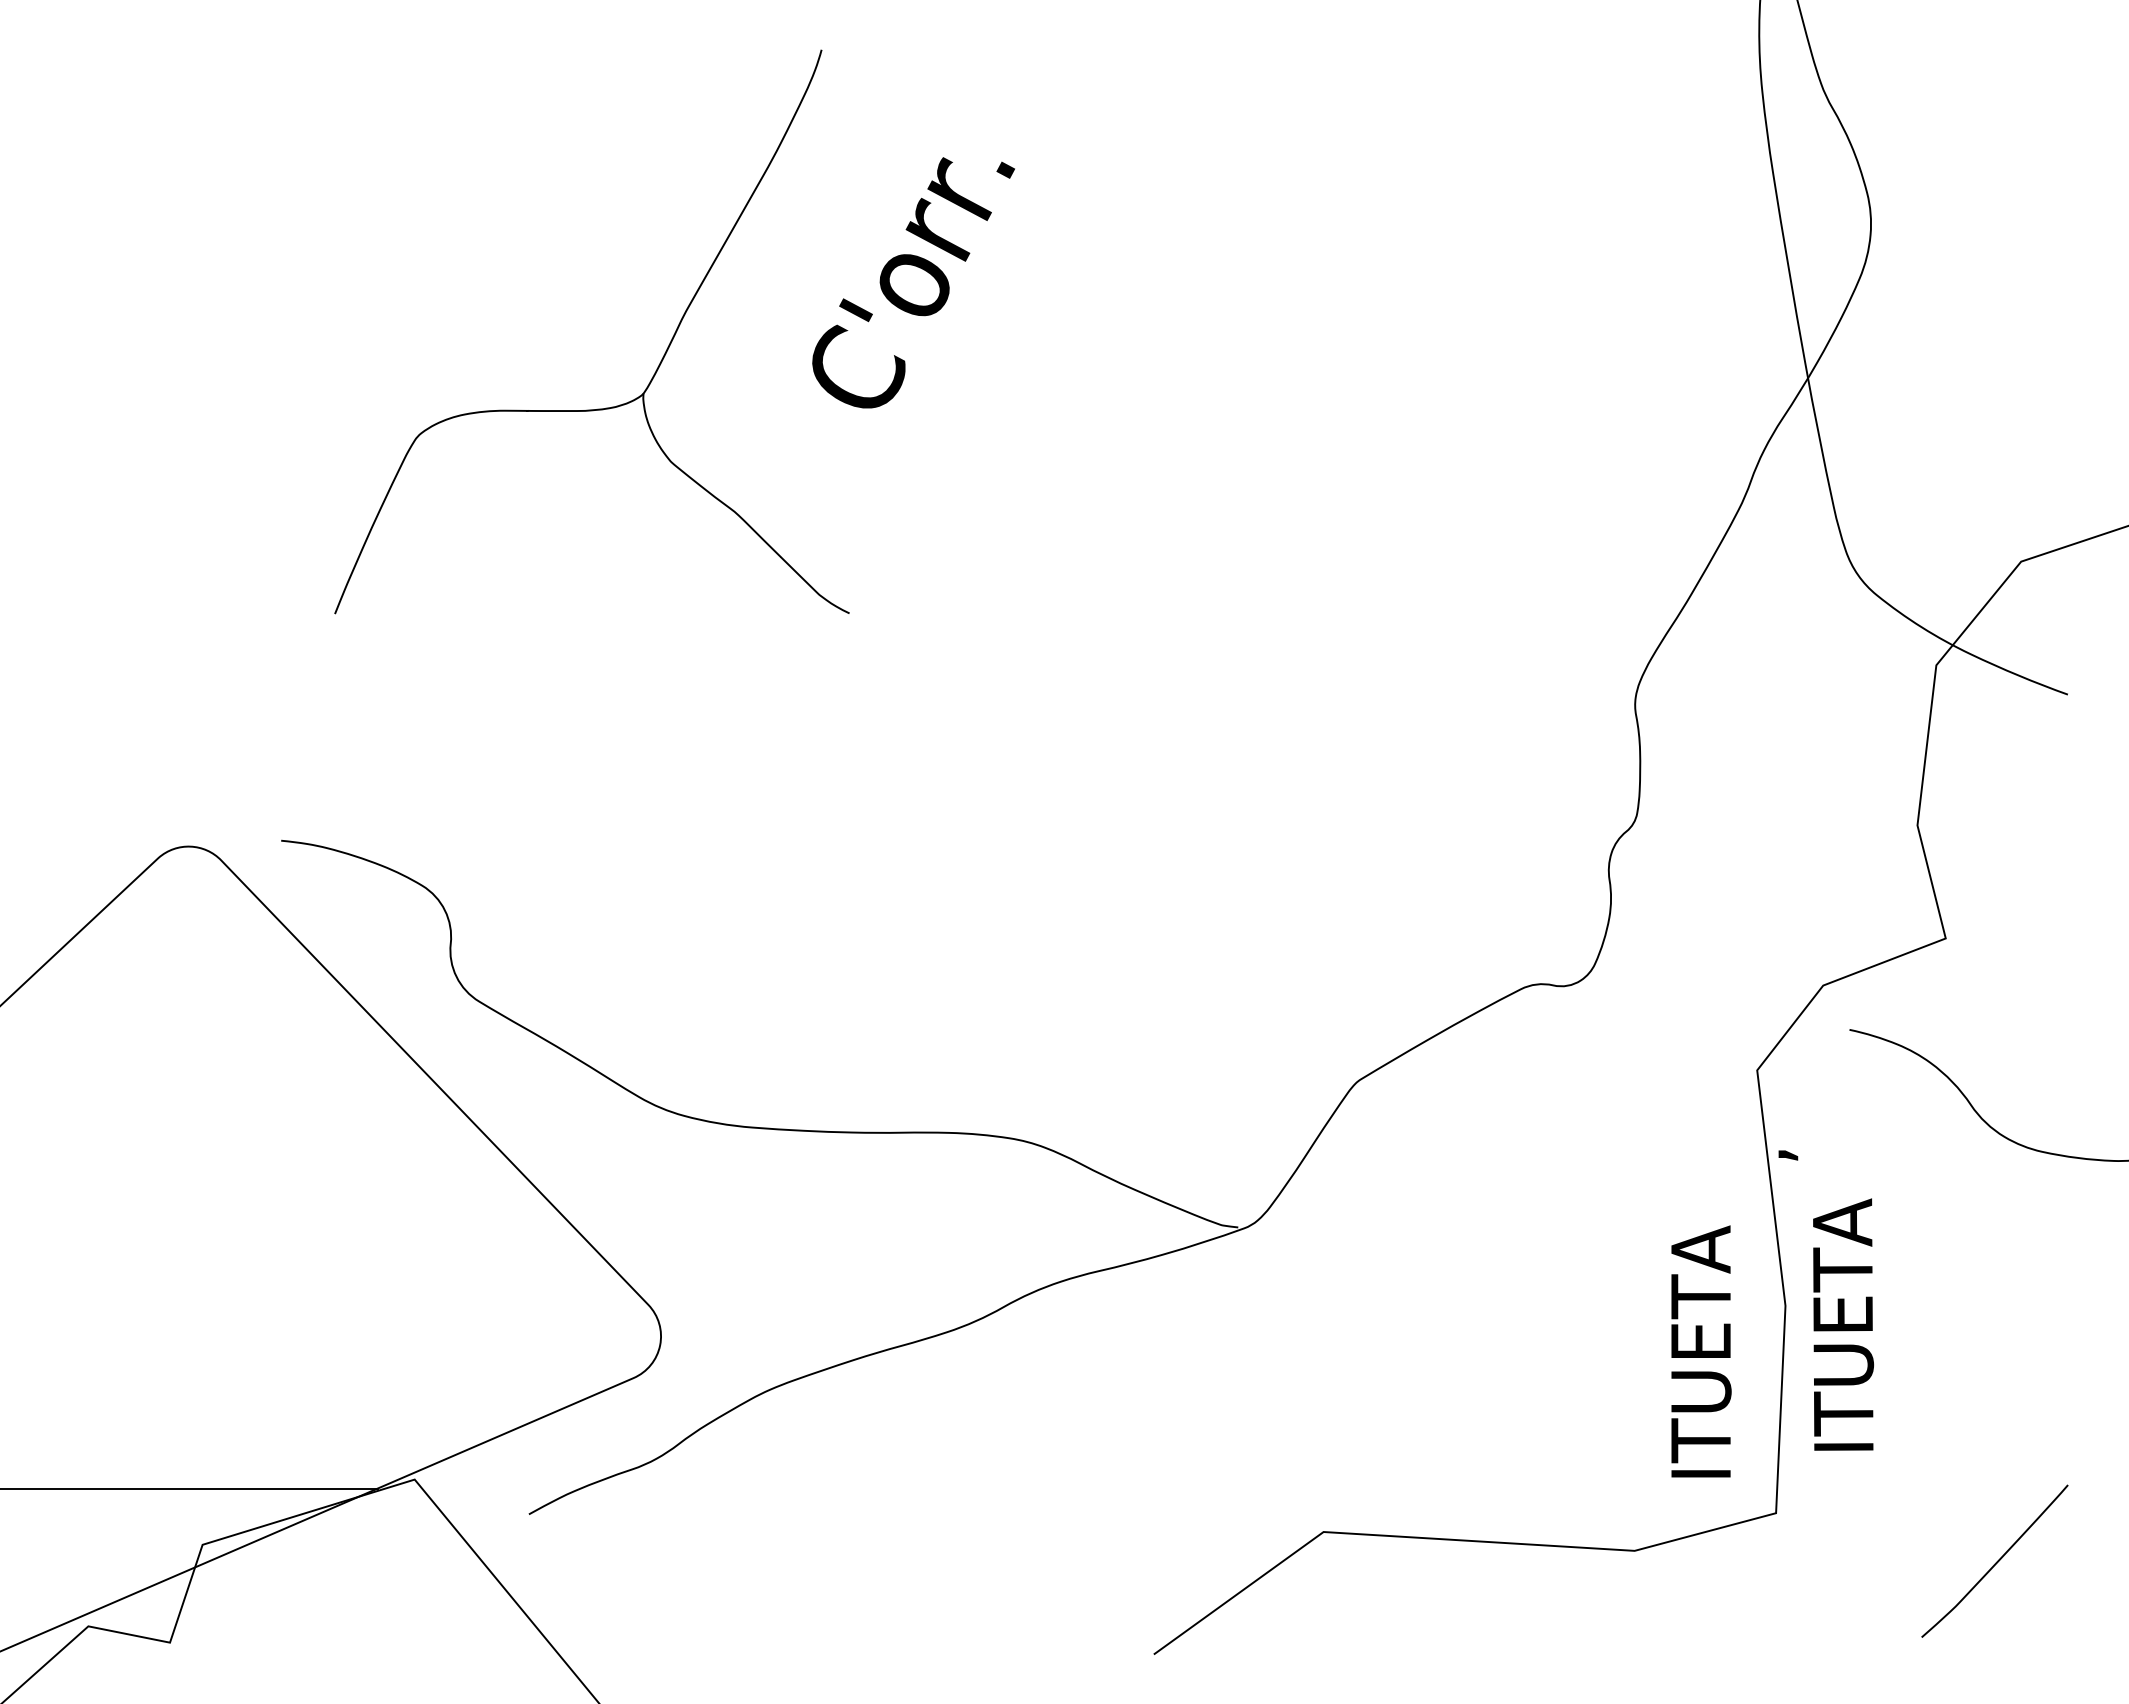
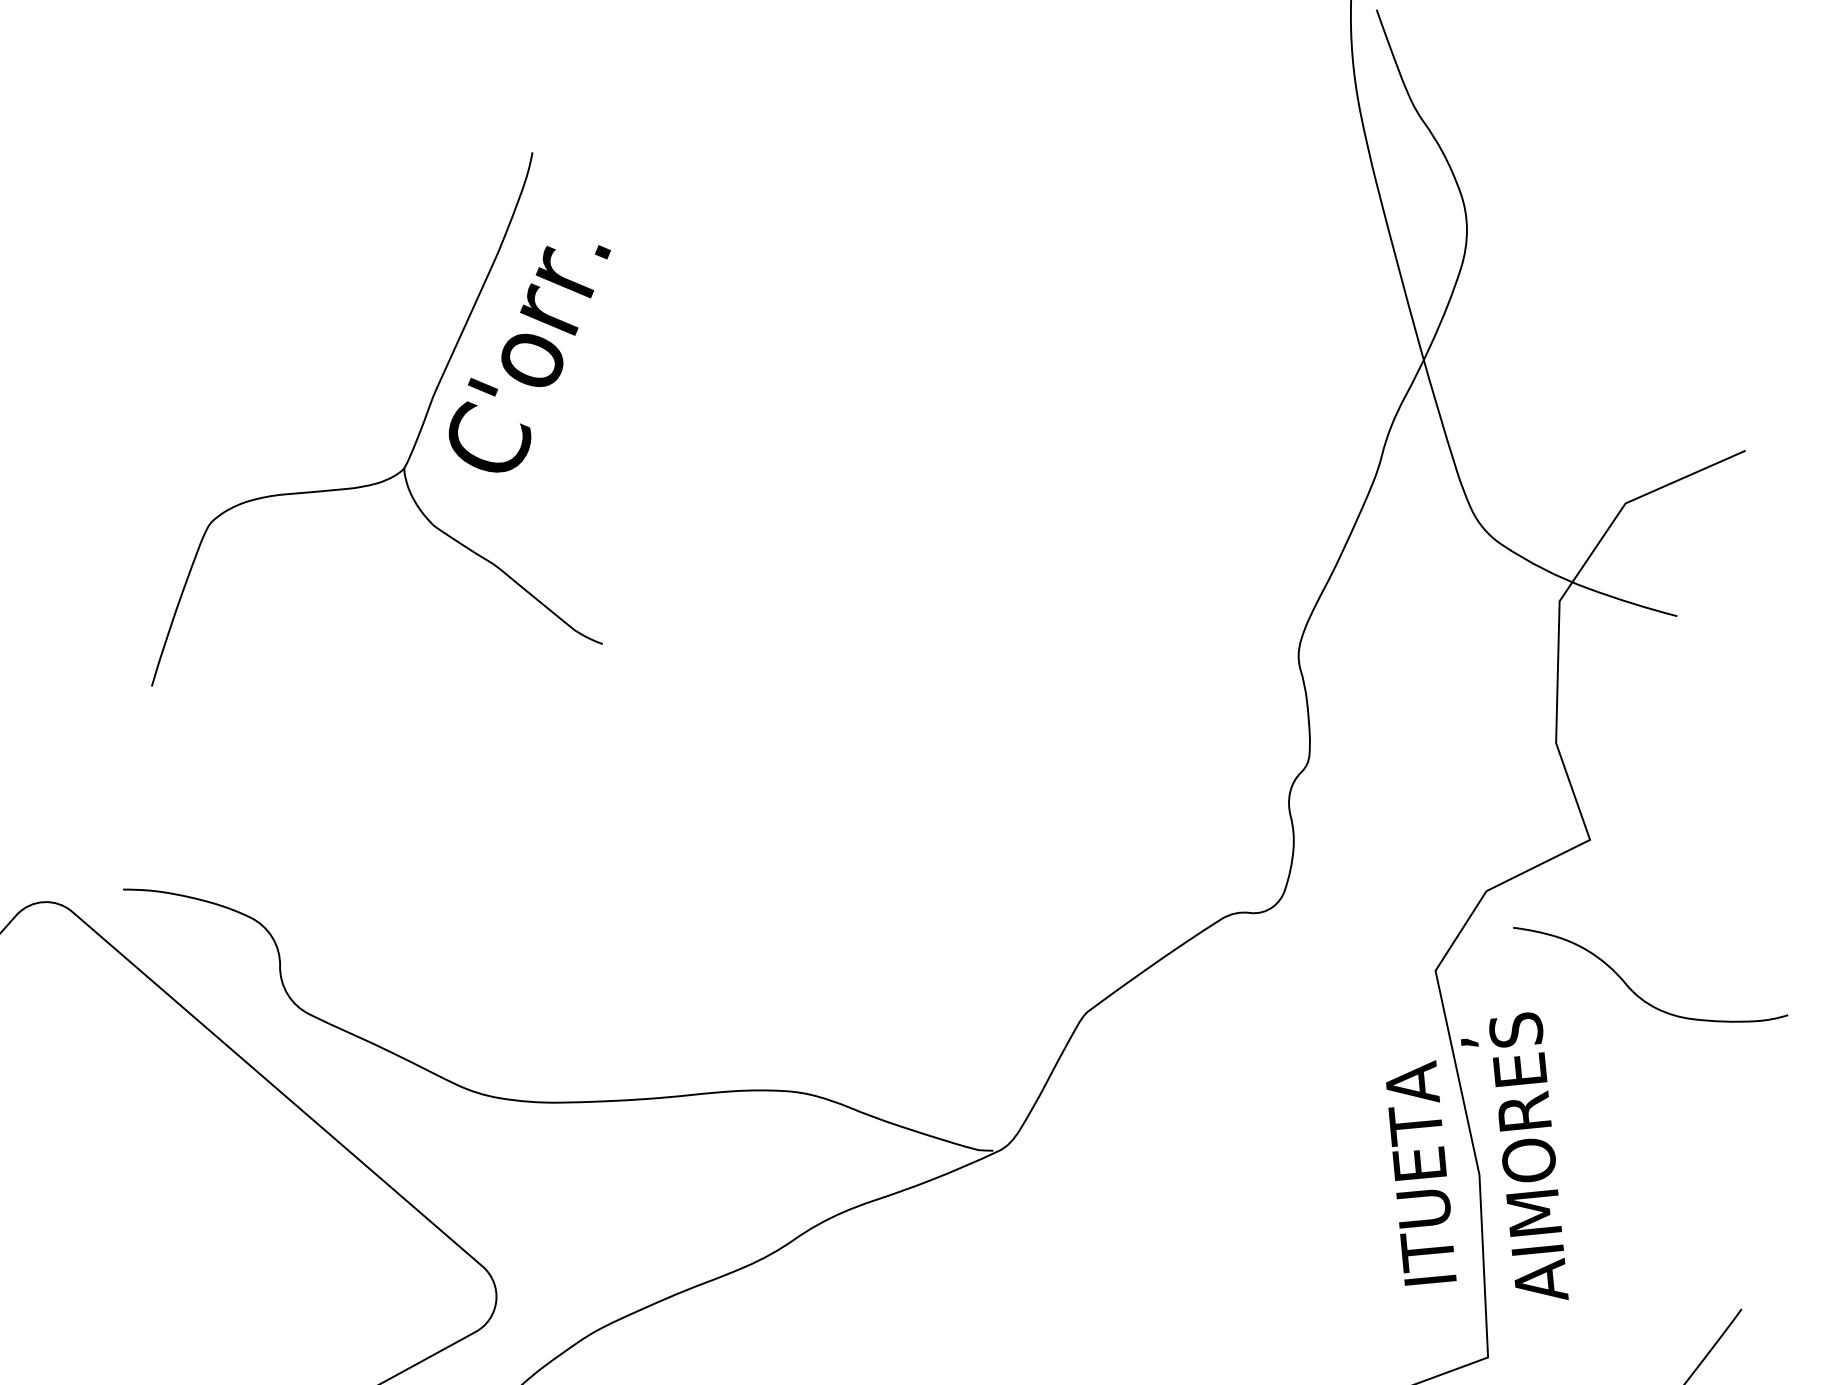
text: (913, 282) -> (531, 358), moved
text: (1842, 1291) -> (1528, 1157), ITUETA -> AIMORES
text: (1701, 1351) -> (1420, 1172), moved

